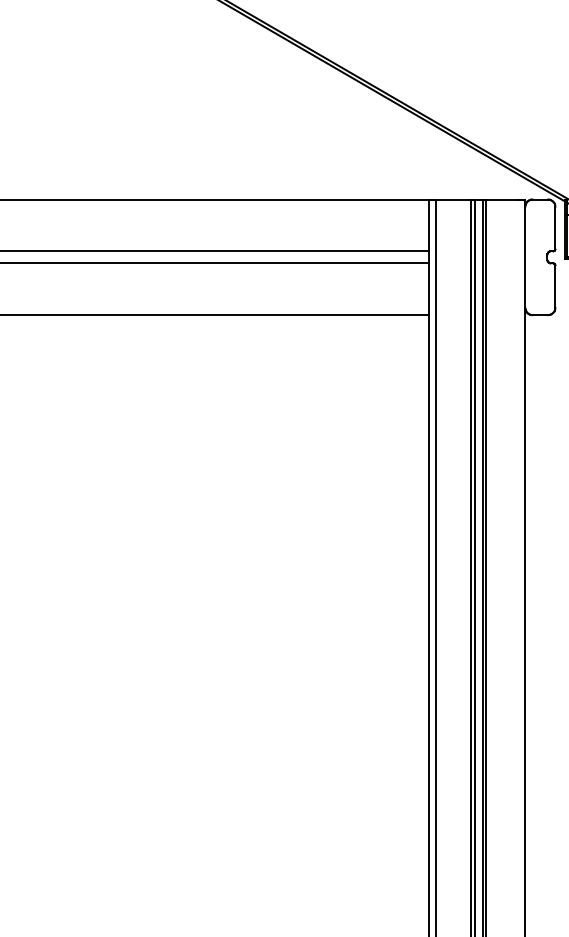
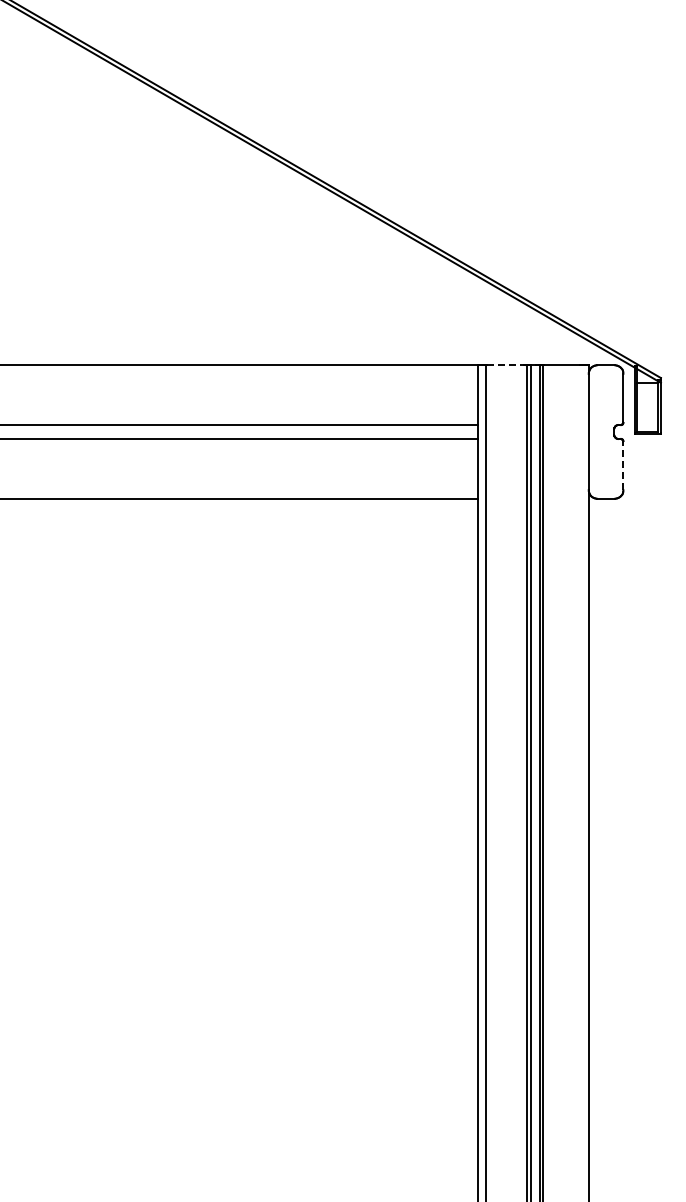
line: (453, 199) -> (505, 365), solid -> dashed
line: (555, 286) -> (623, 465), solid -> dashed

